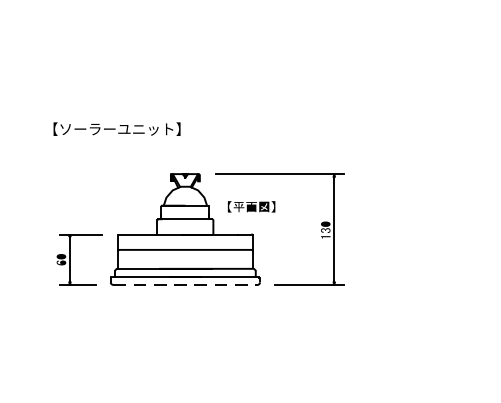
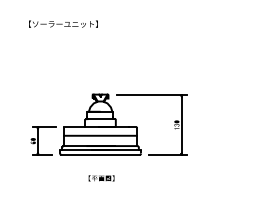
text: (117, 127) -> (63, 23), moved
part: (251, 207) -> (101, 178), moved
line: (186, 284) -> (101, 154), dashed -> solid

